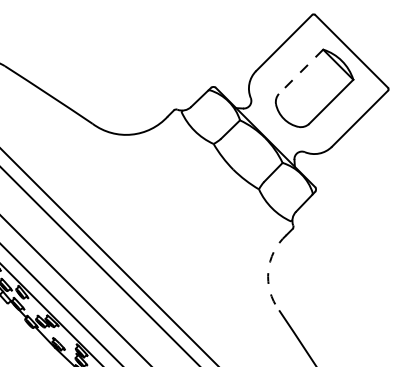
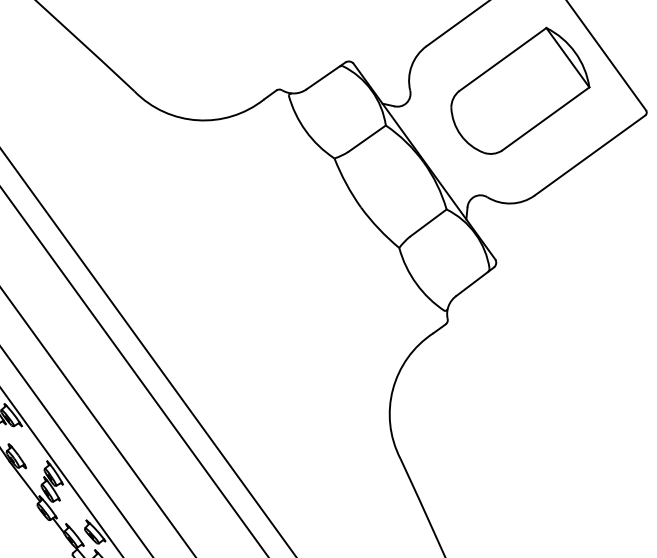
line: (300, 72) -> (501, 60), dashed -> solid
arc: (268, 271) -> (393, 390), dashed -> solid

